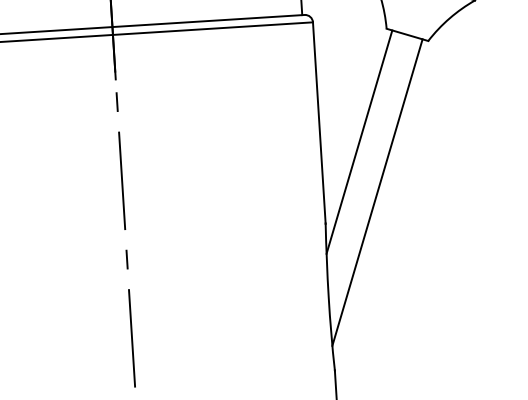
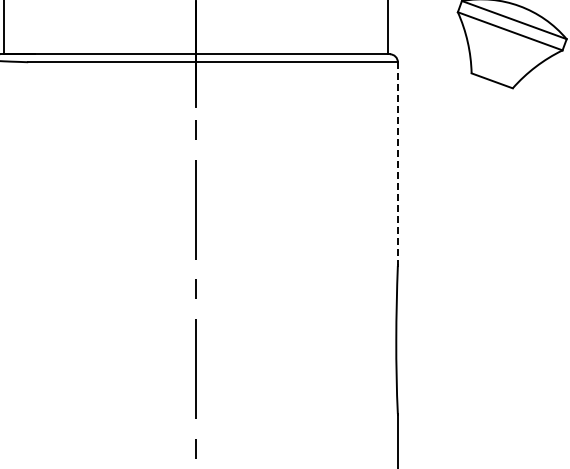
line: (318, 122) -> (397, 163), solid -> dashed
line: (358, 141) -> (436, 185), removed
line: (376, 192) -> (451, 237), removed

